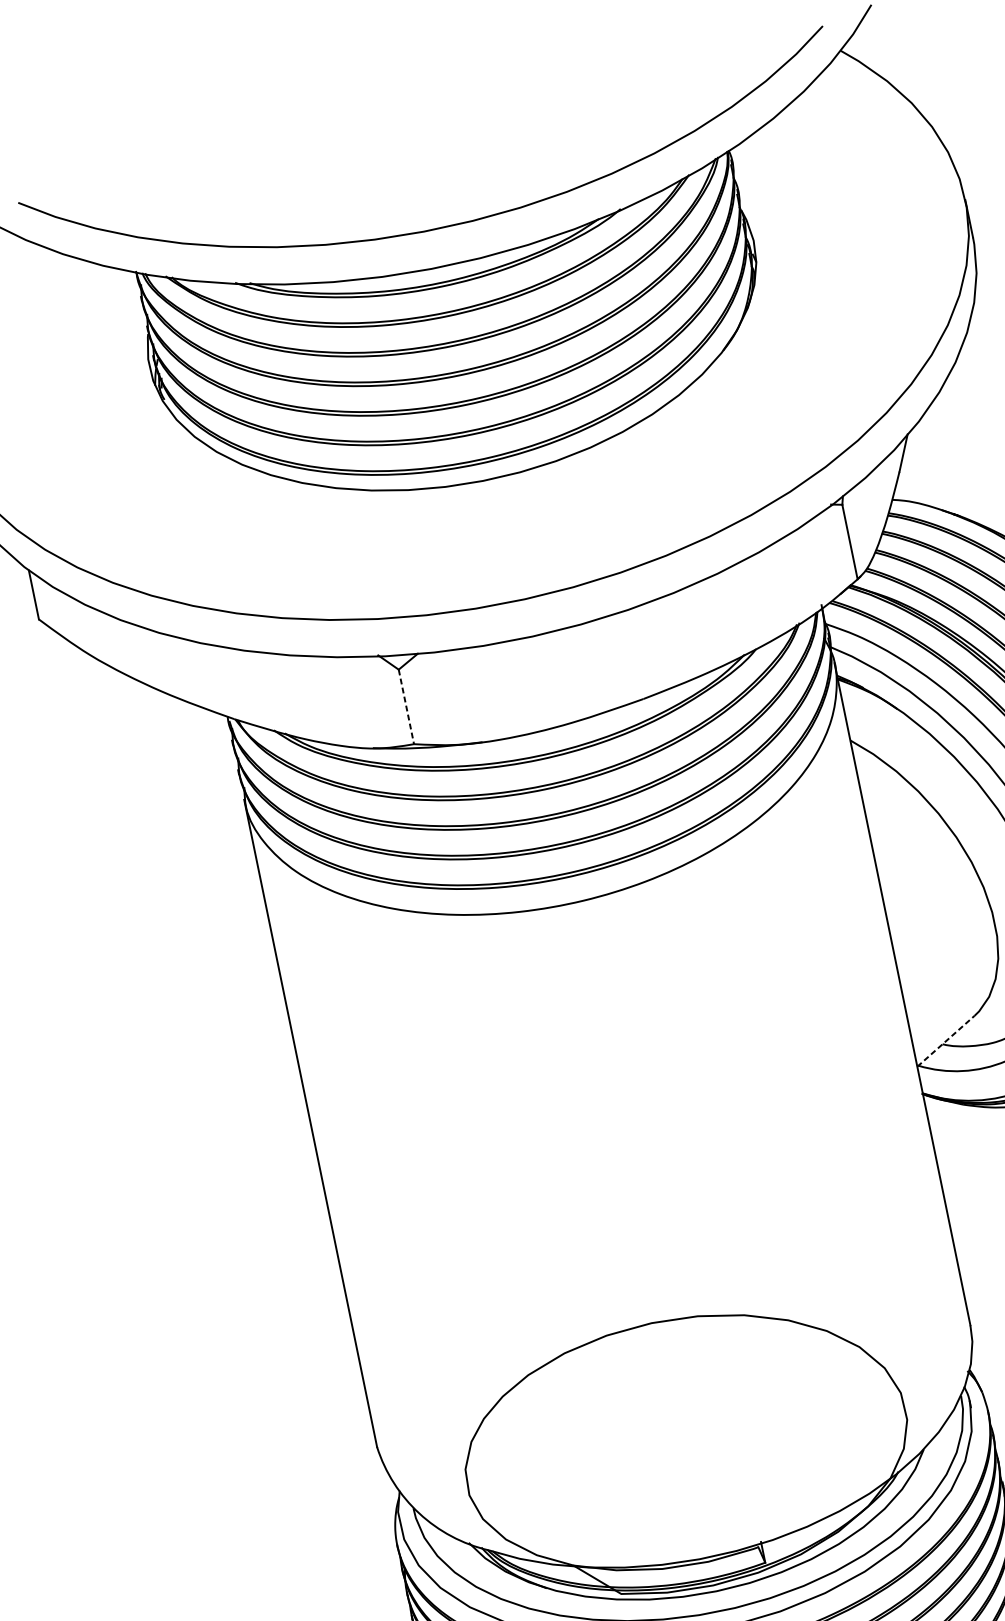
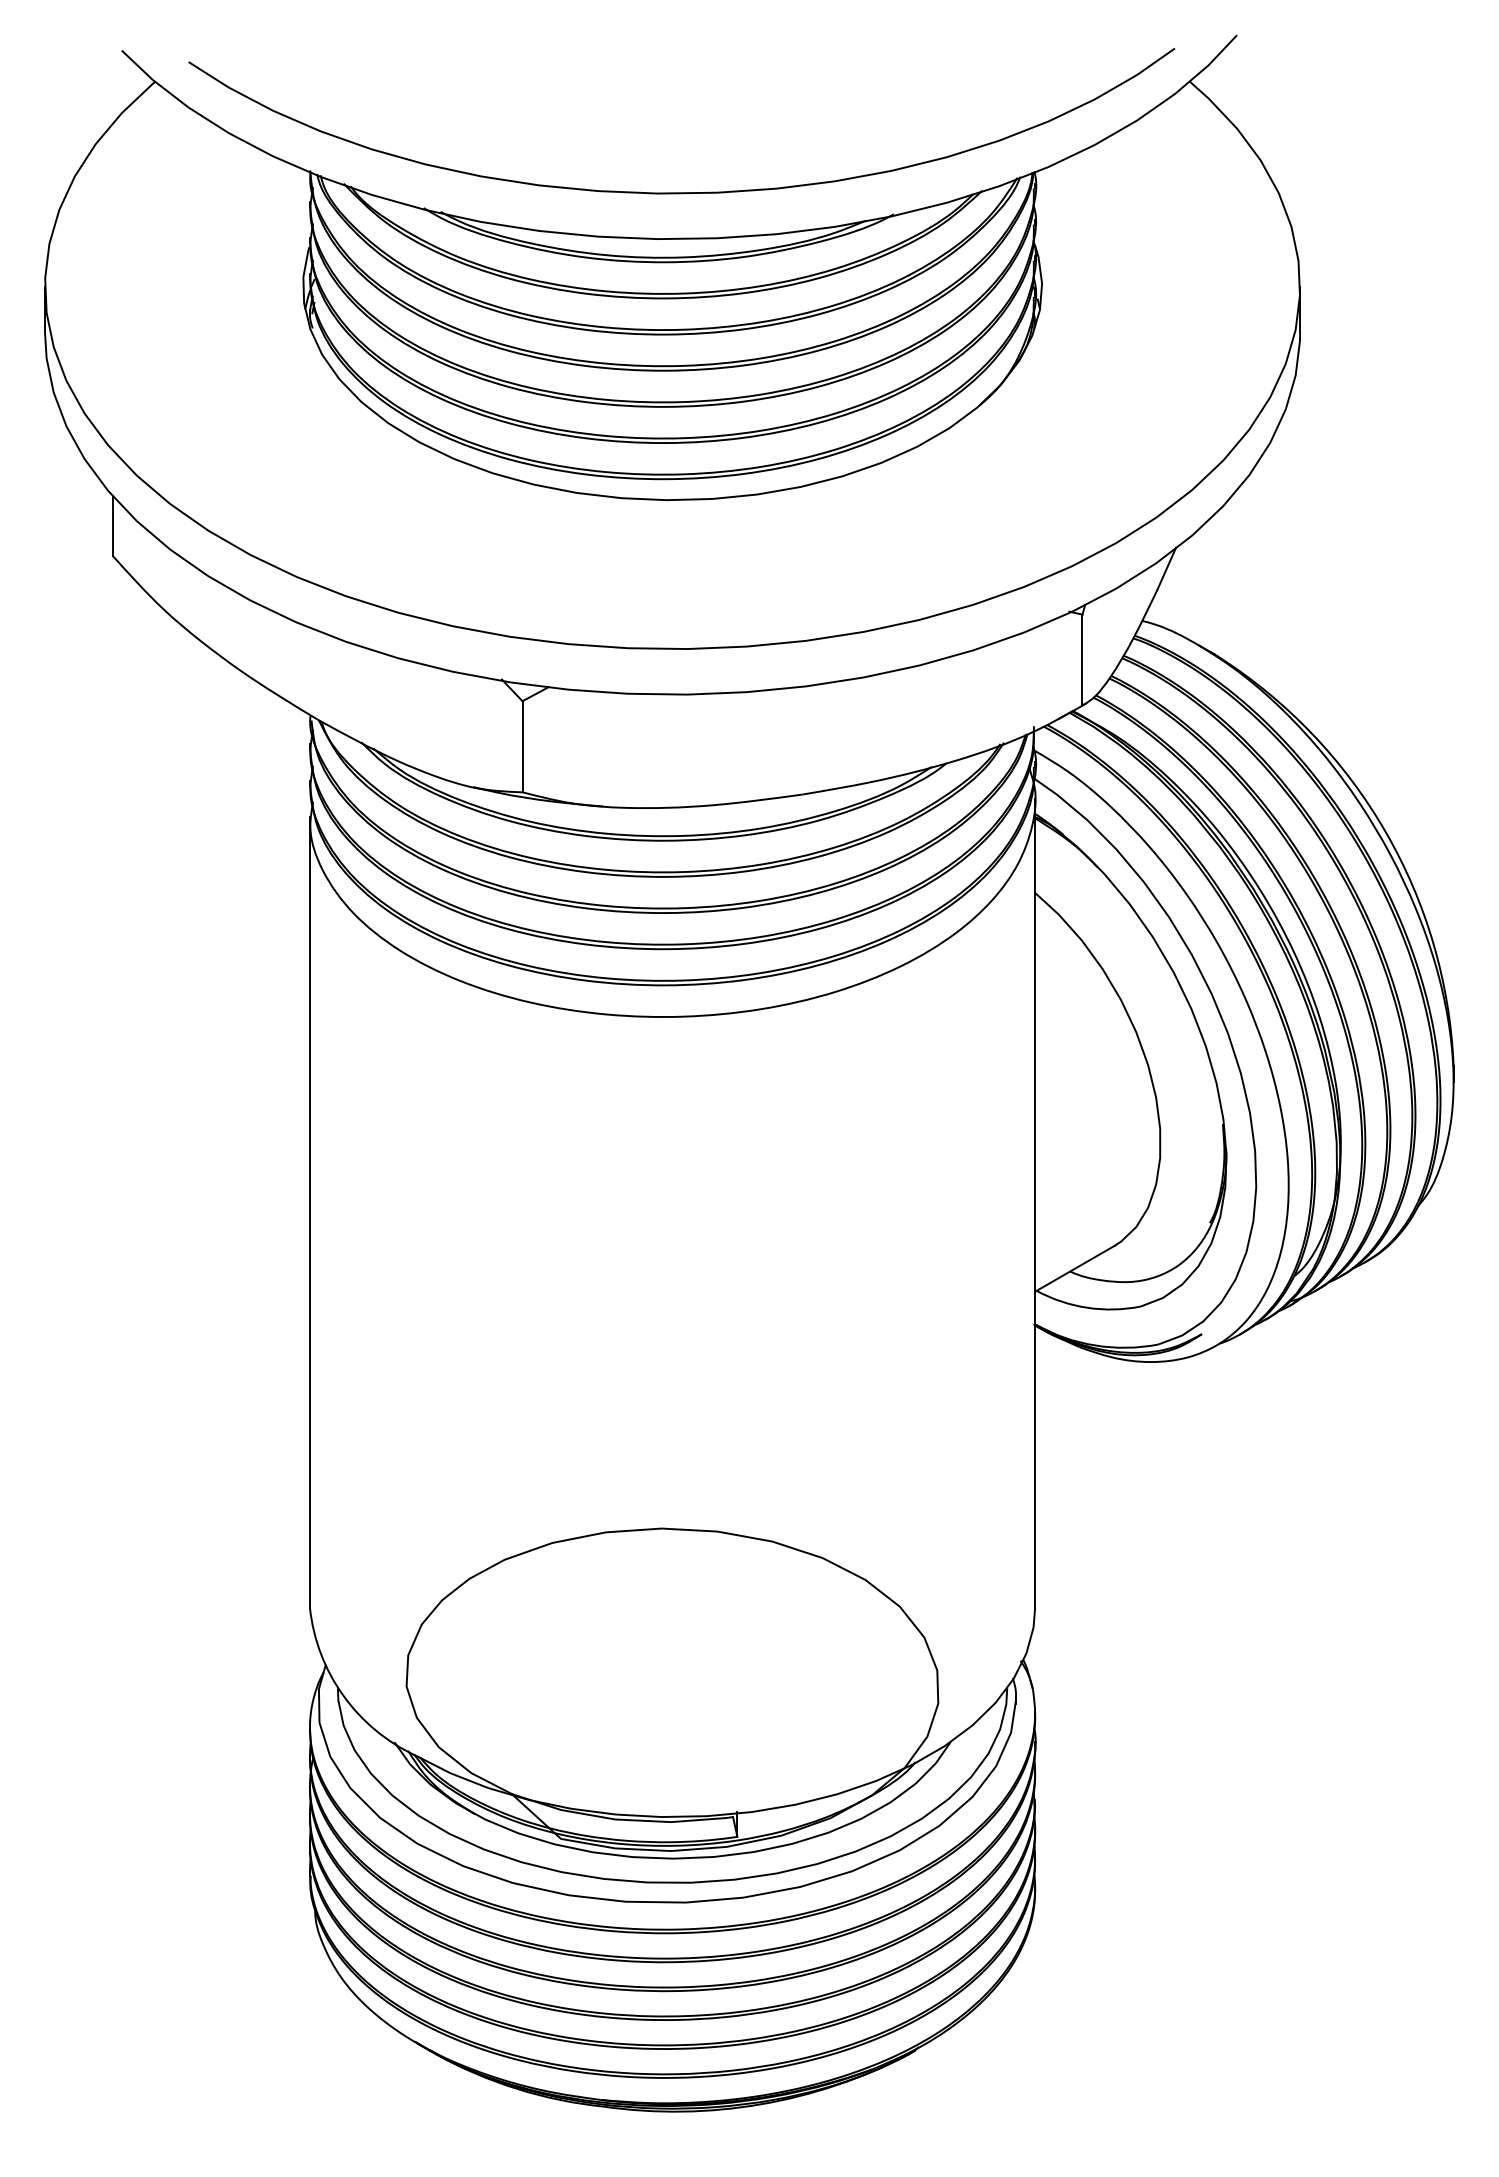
line: (406, 706) -> (522, 746), dashed -> solid
line: (945, 1041) -> (1074, 1268), dashed -> solid

